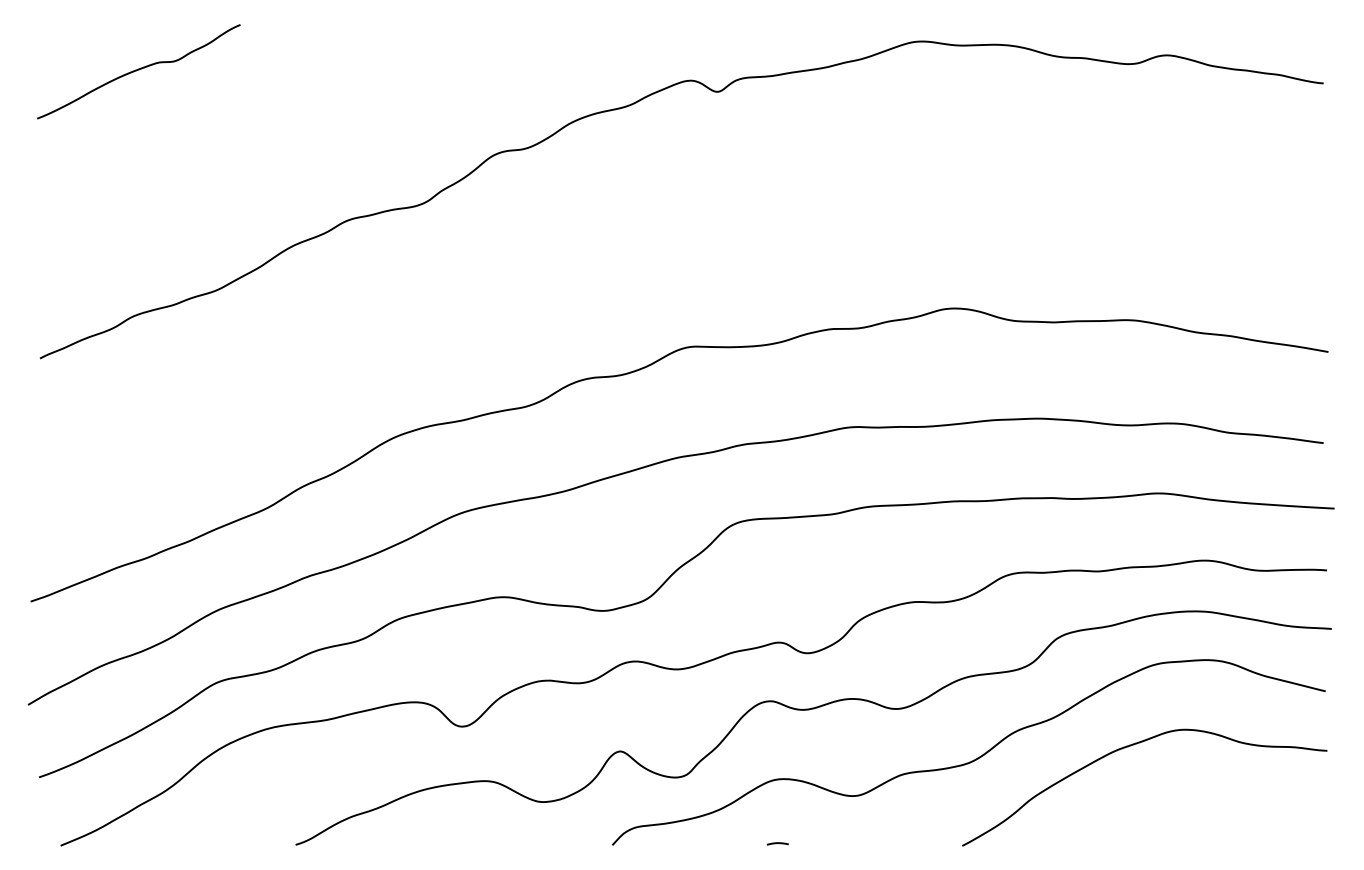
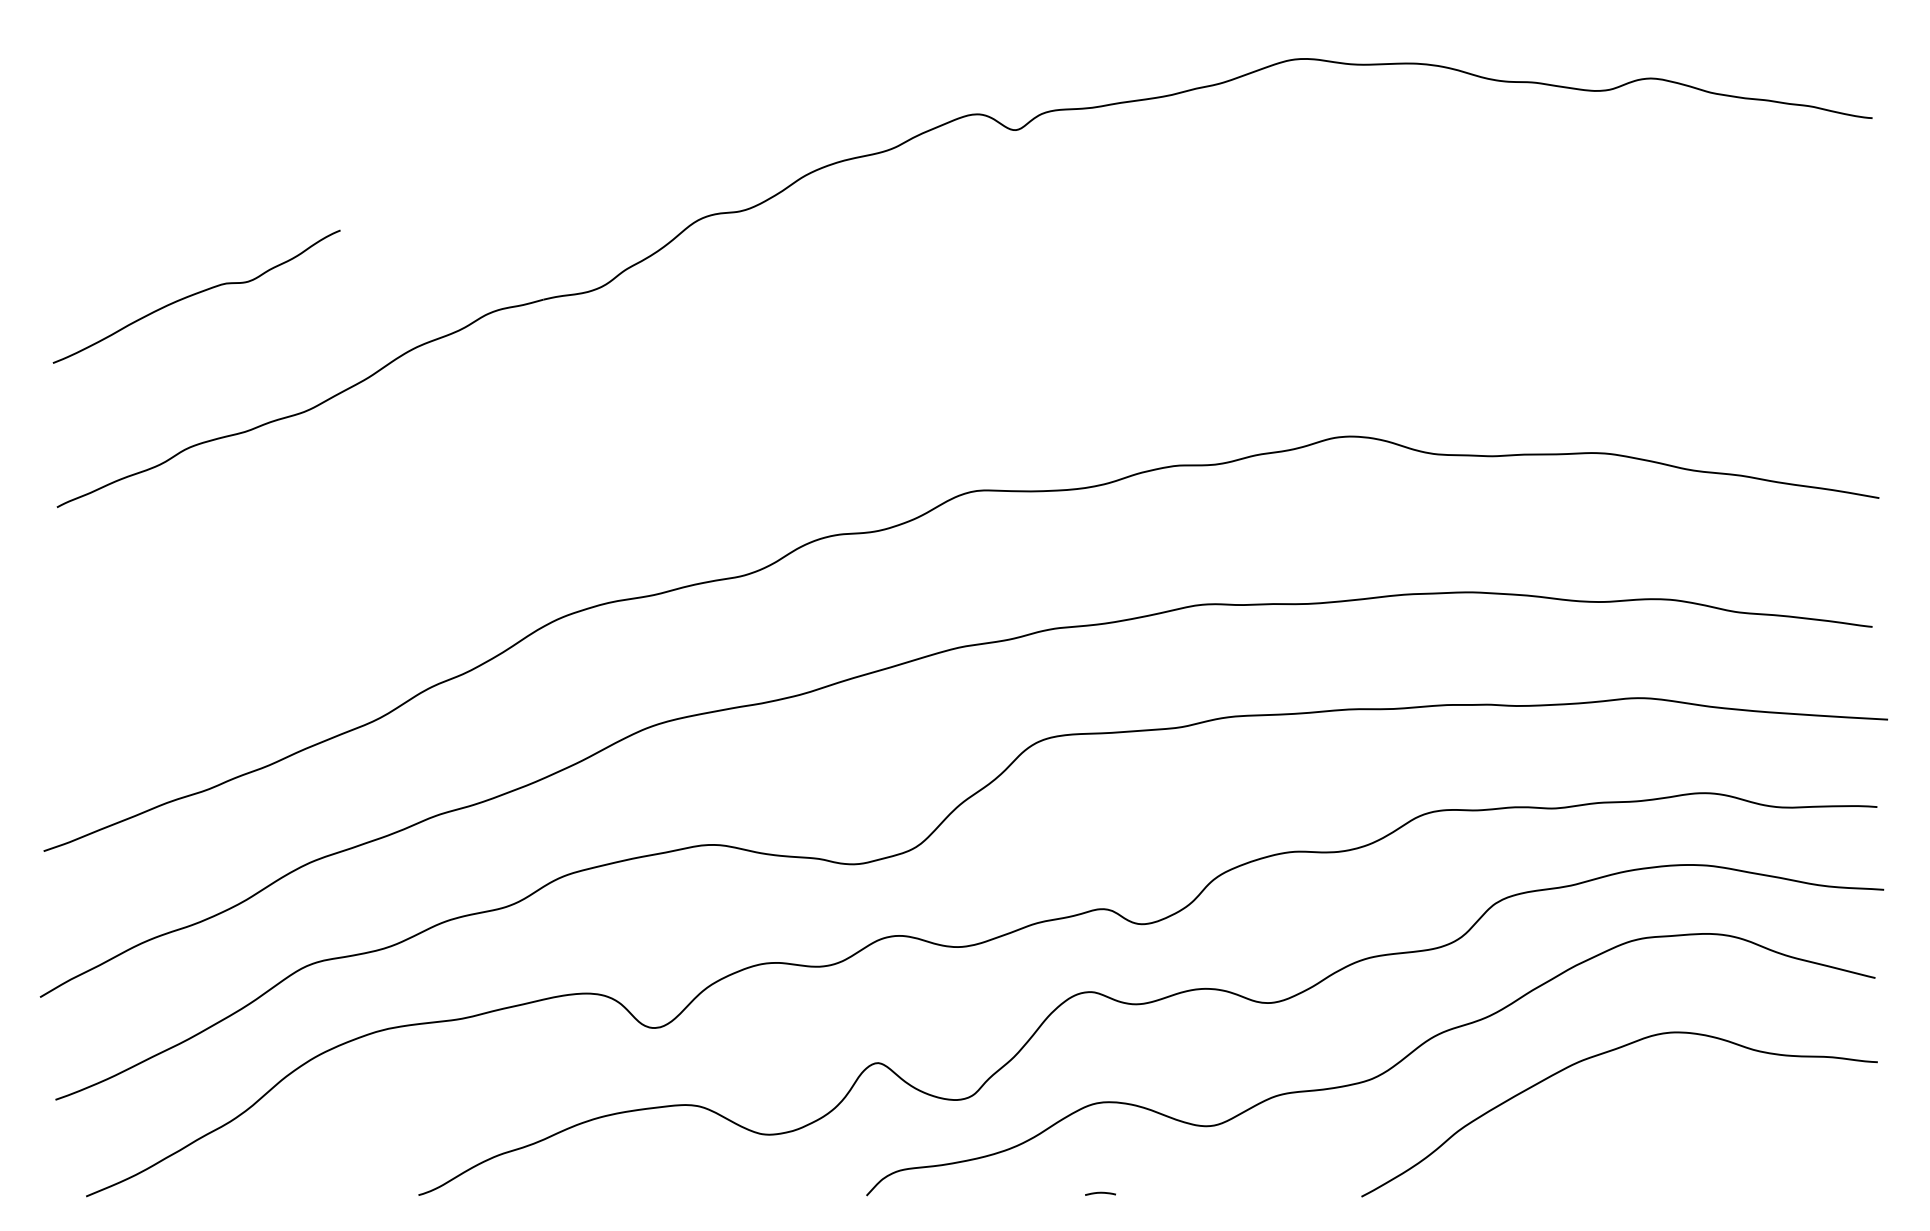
curve: (138, 70) -> (196, 294), moved

